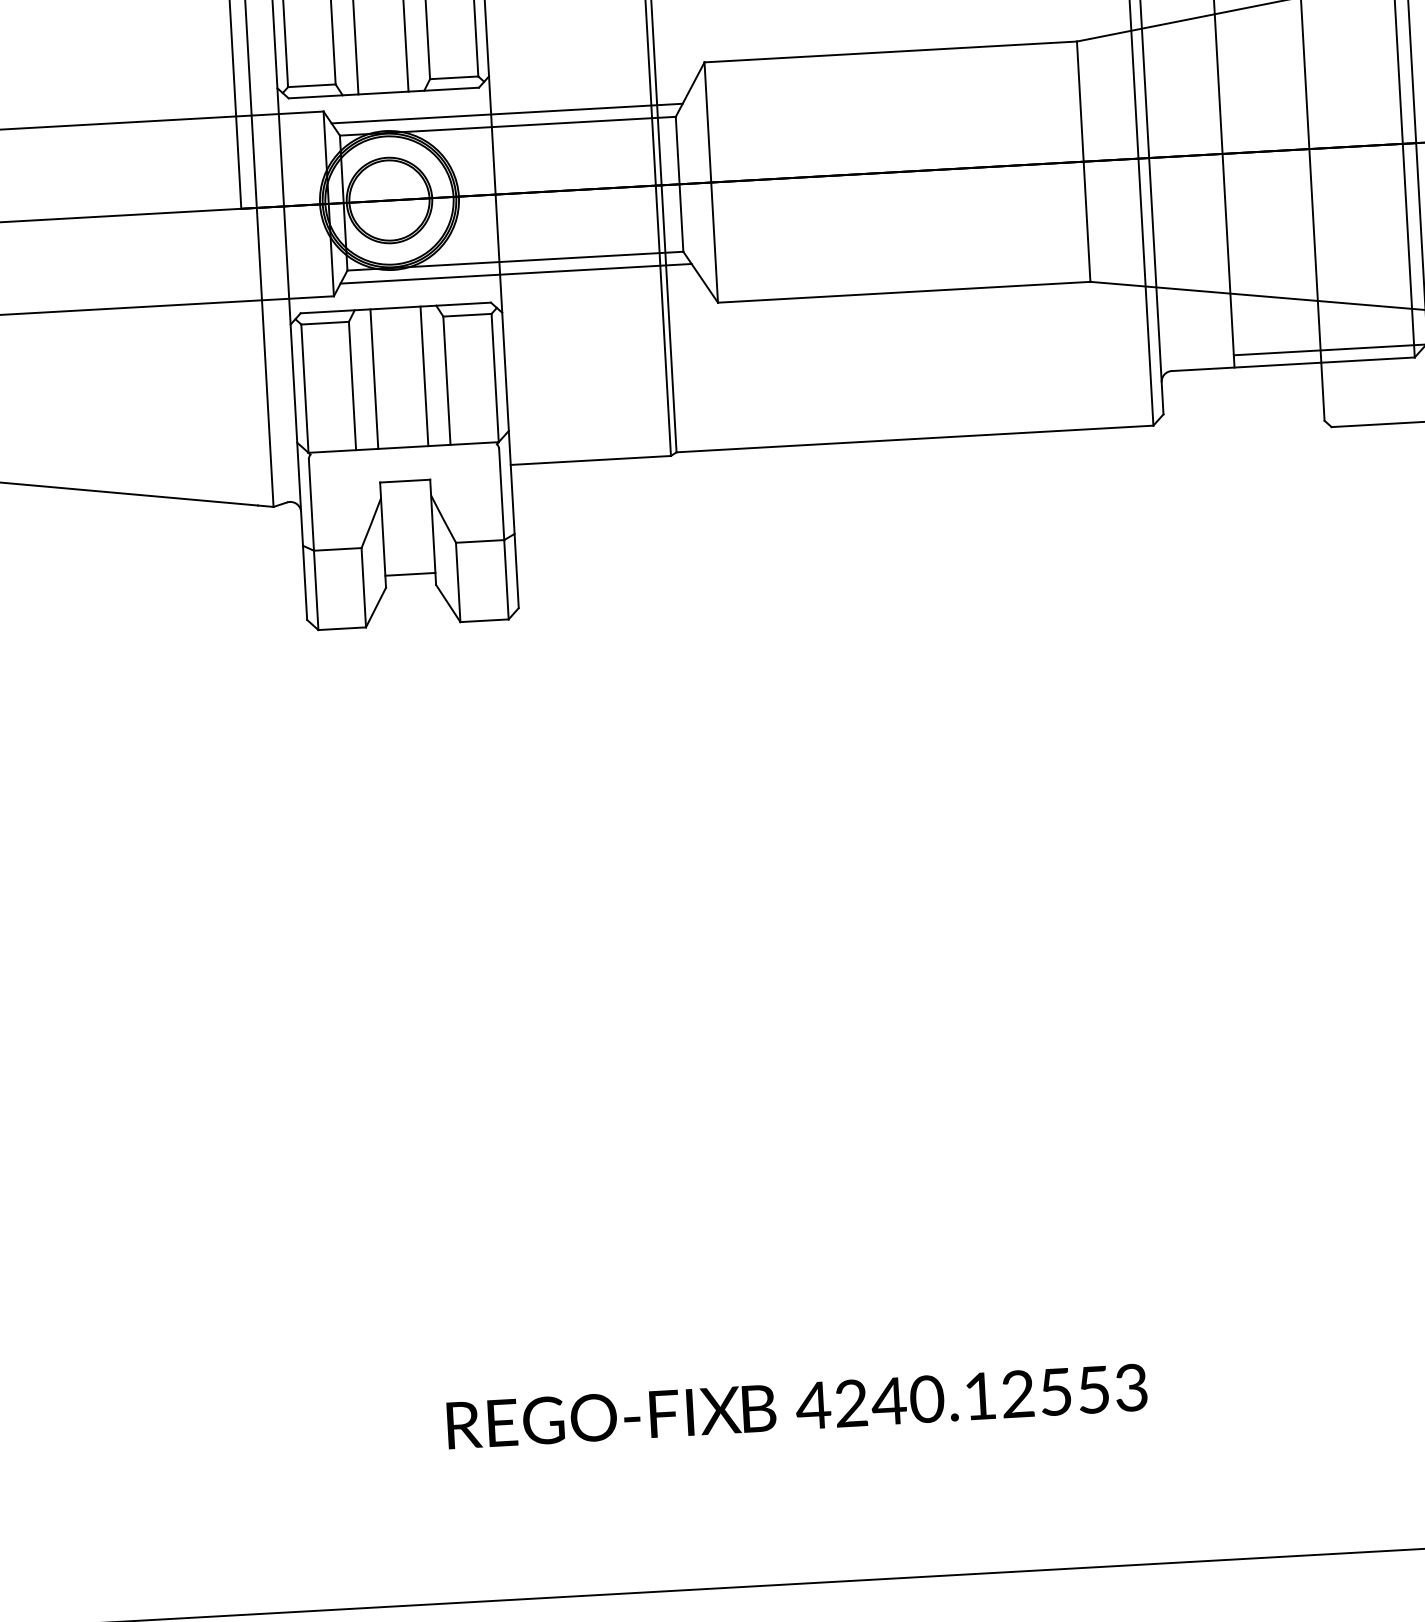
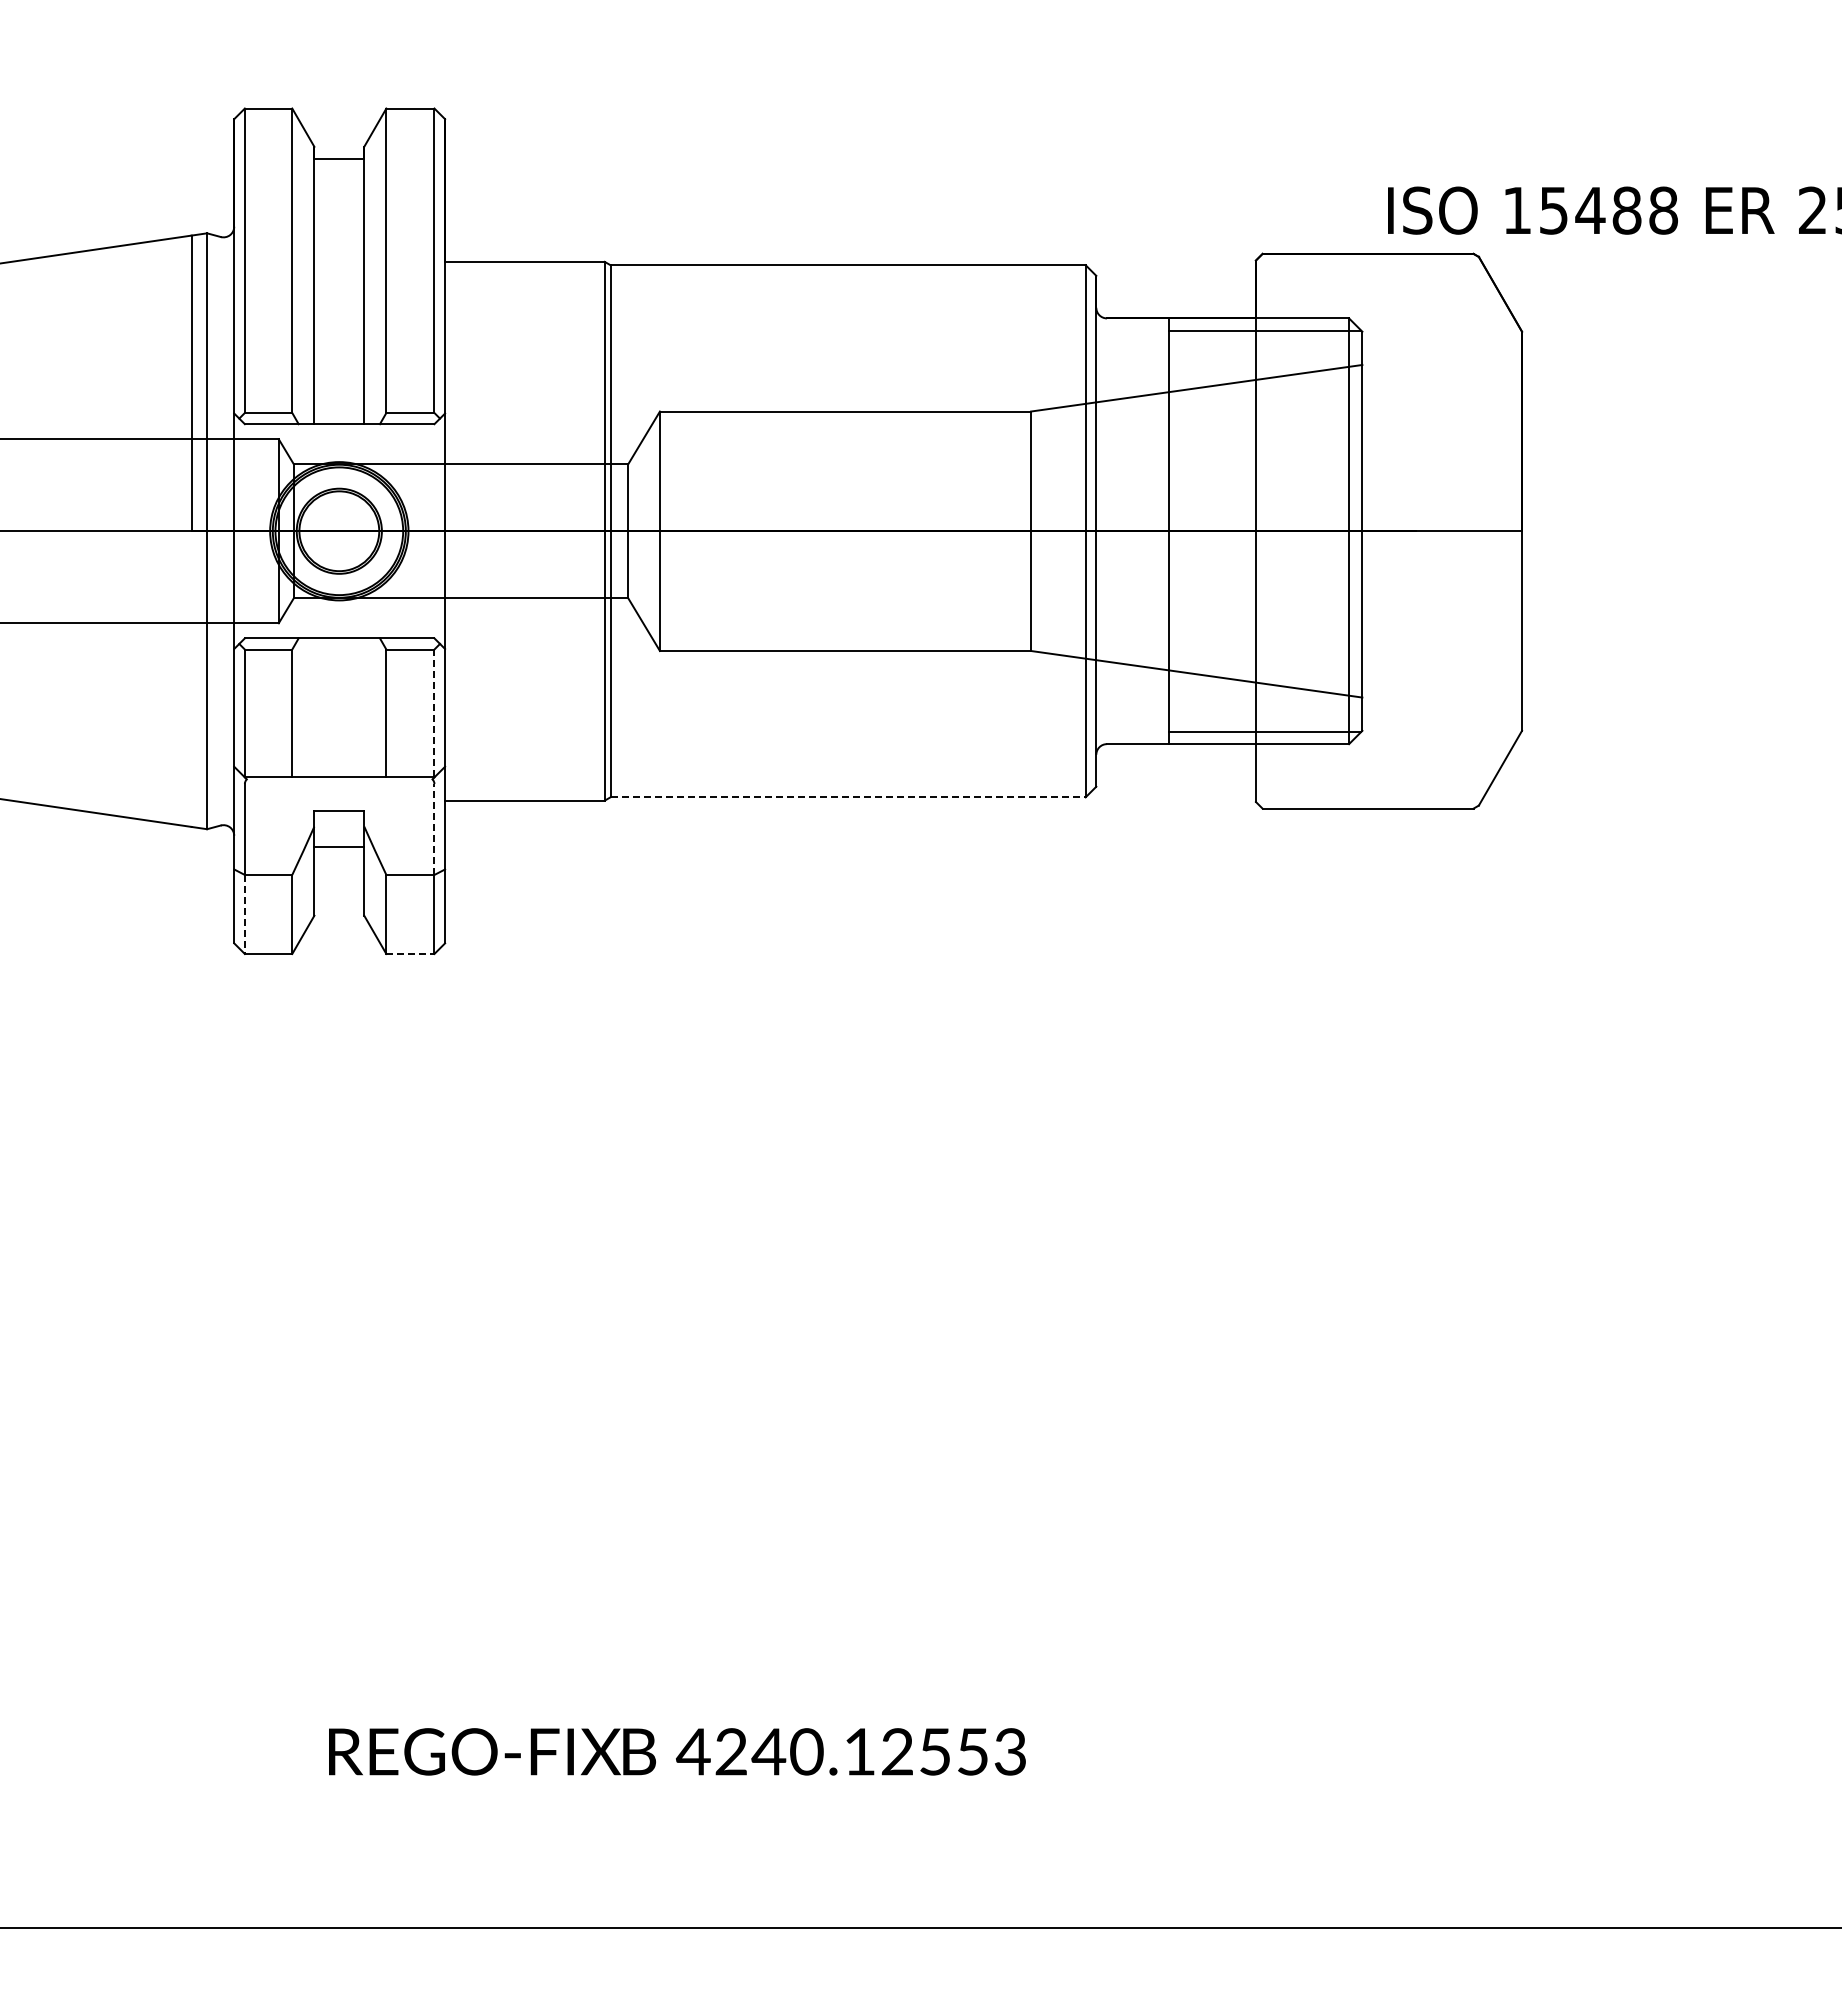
line: (506, 113) -> (460, 451), removed
line: (515, 274) -> (460, 611), removed
line: (424, 375) -> (364, 707), removed
line: (374, 378) -> (314, 707), removed
line: (495, 378) -> (434, 713), solid -> dashed
line: (915, 439) -> (848, 797), solid -> dashed
line: (501, 494) -> (434, 829), solid -> dashed
line: (410, 574) -> (339, 846), moved
line: (315, 590) -> (244, 914), solid -> dashed
line: (484, 621) -> (410, 954), solid -> dashed

